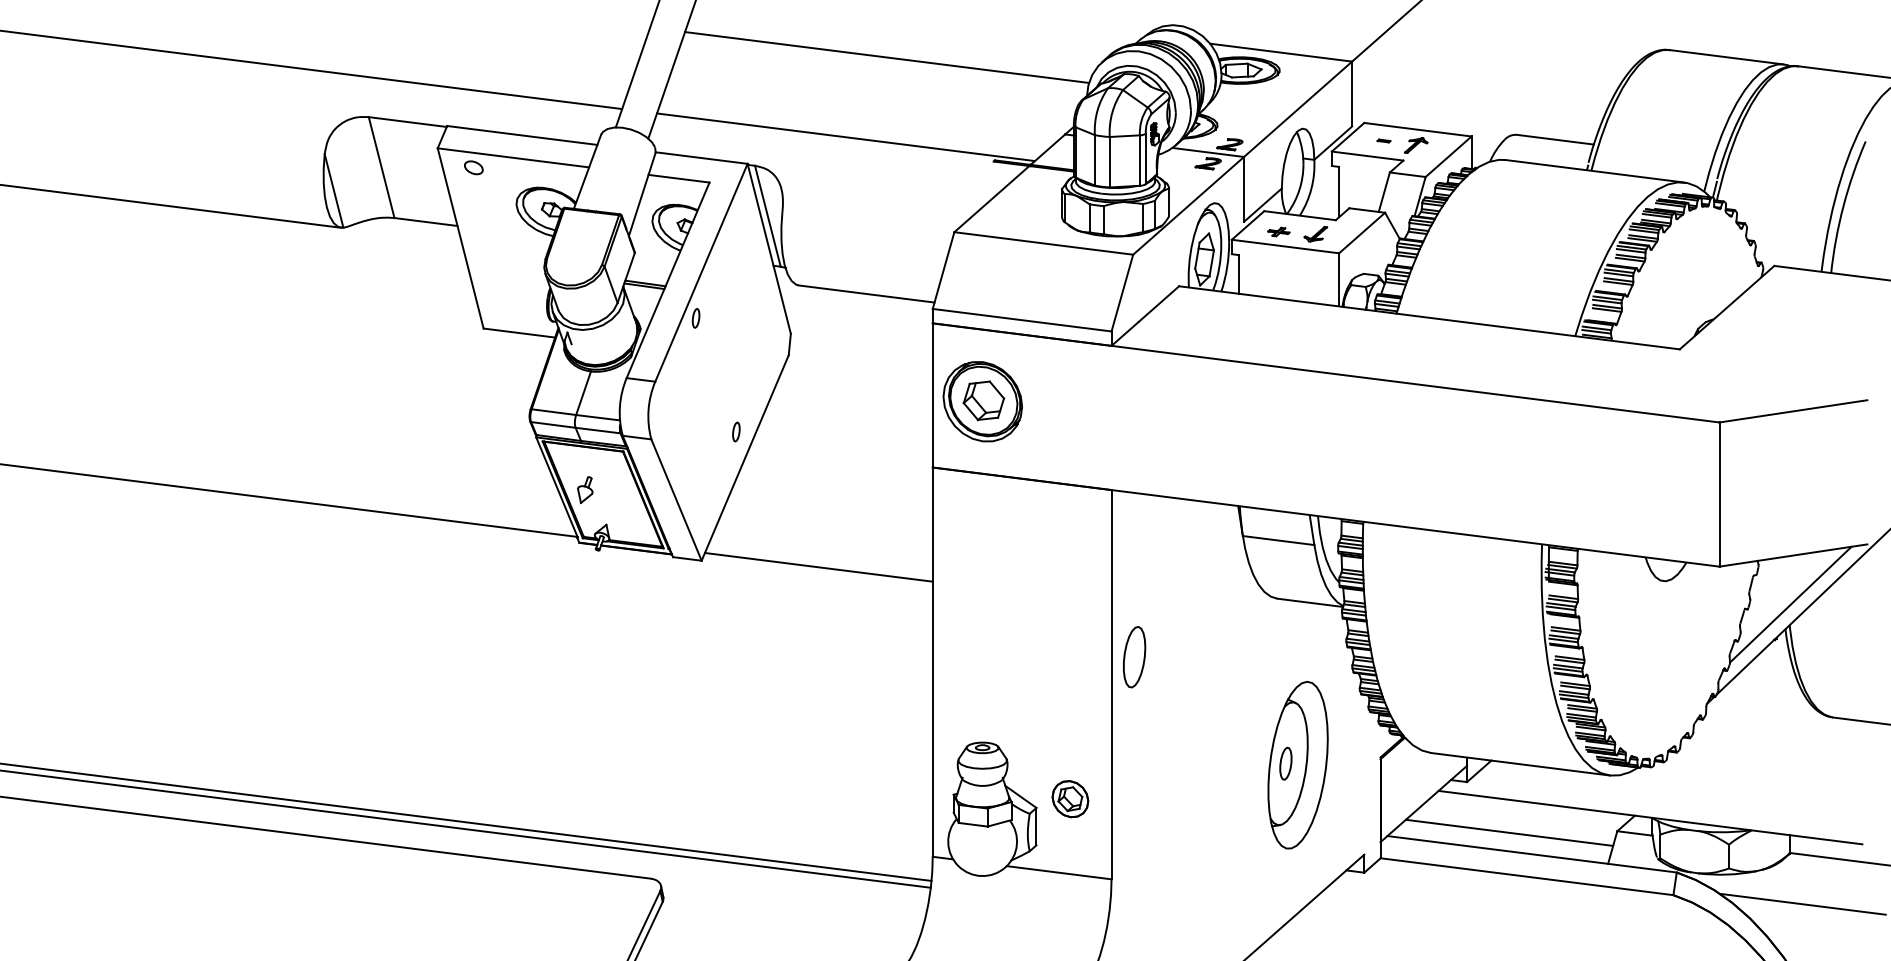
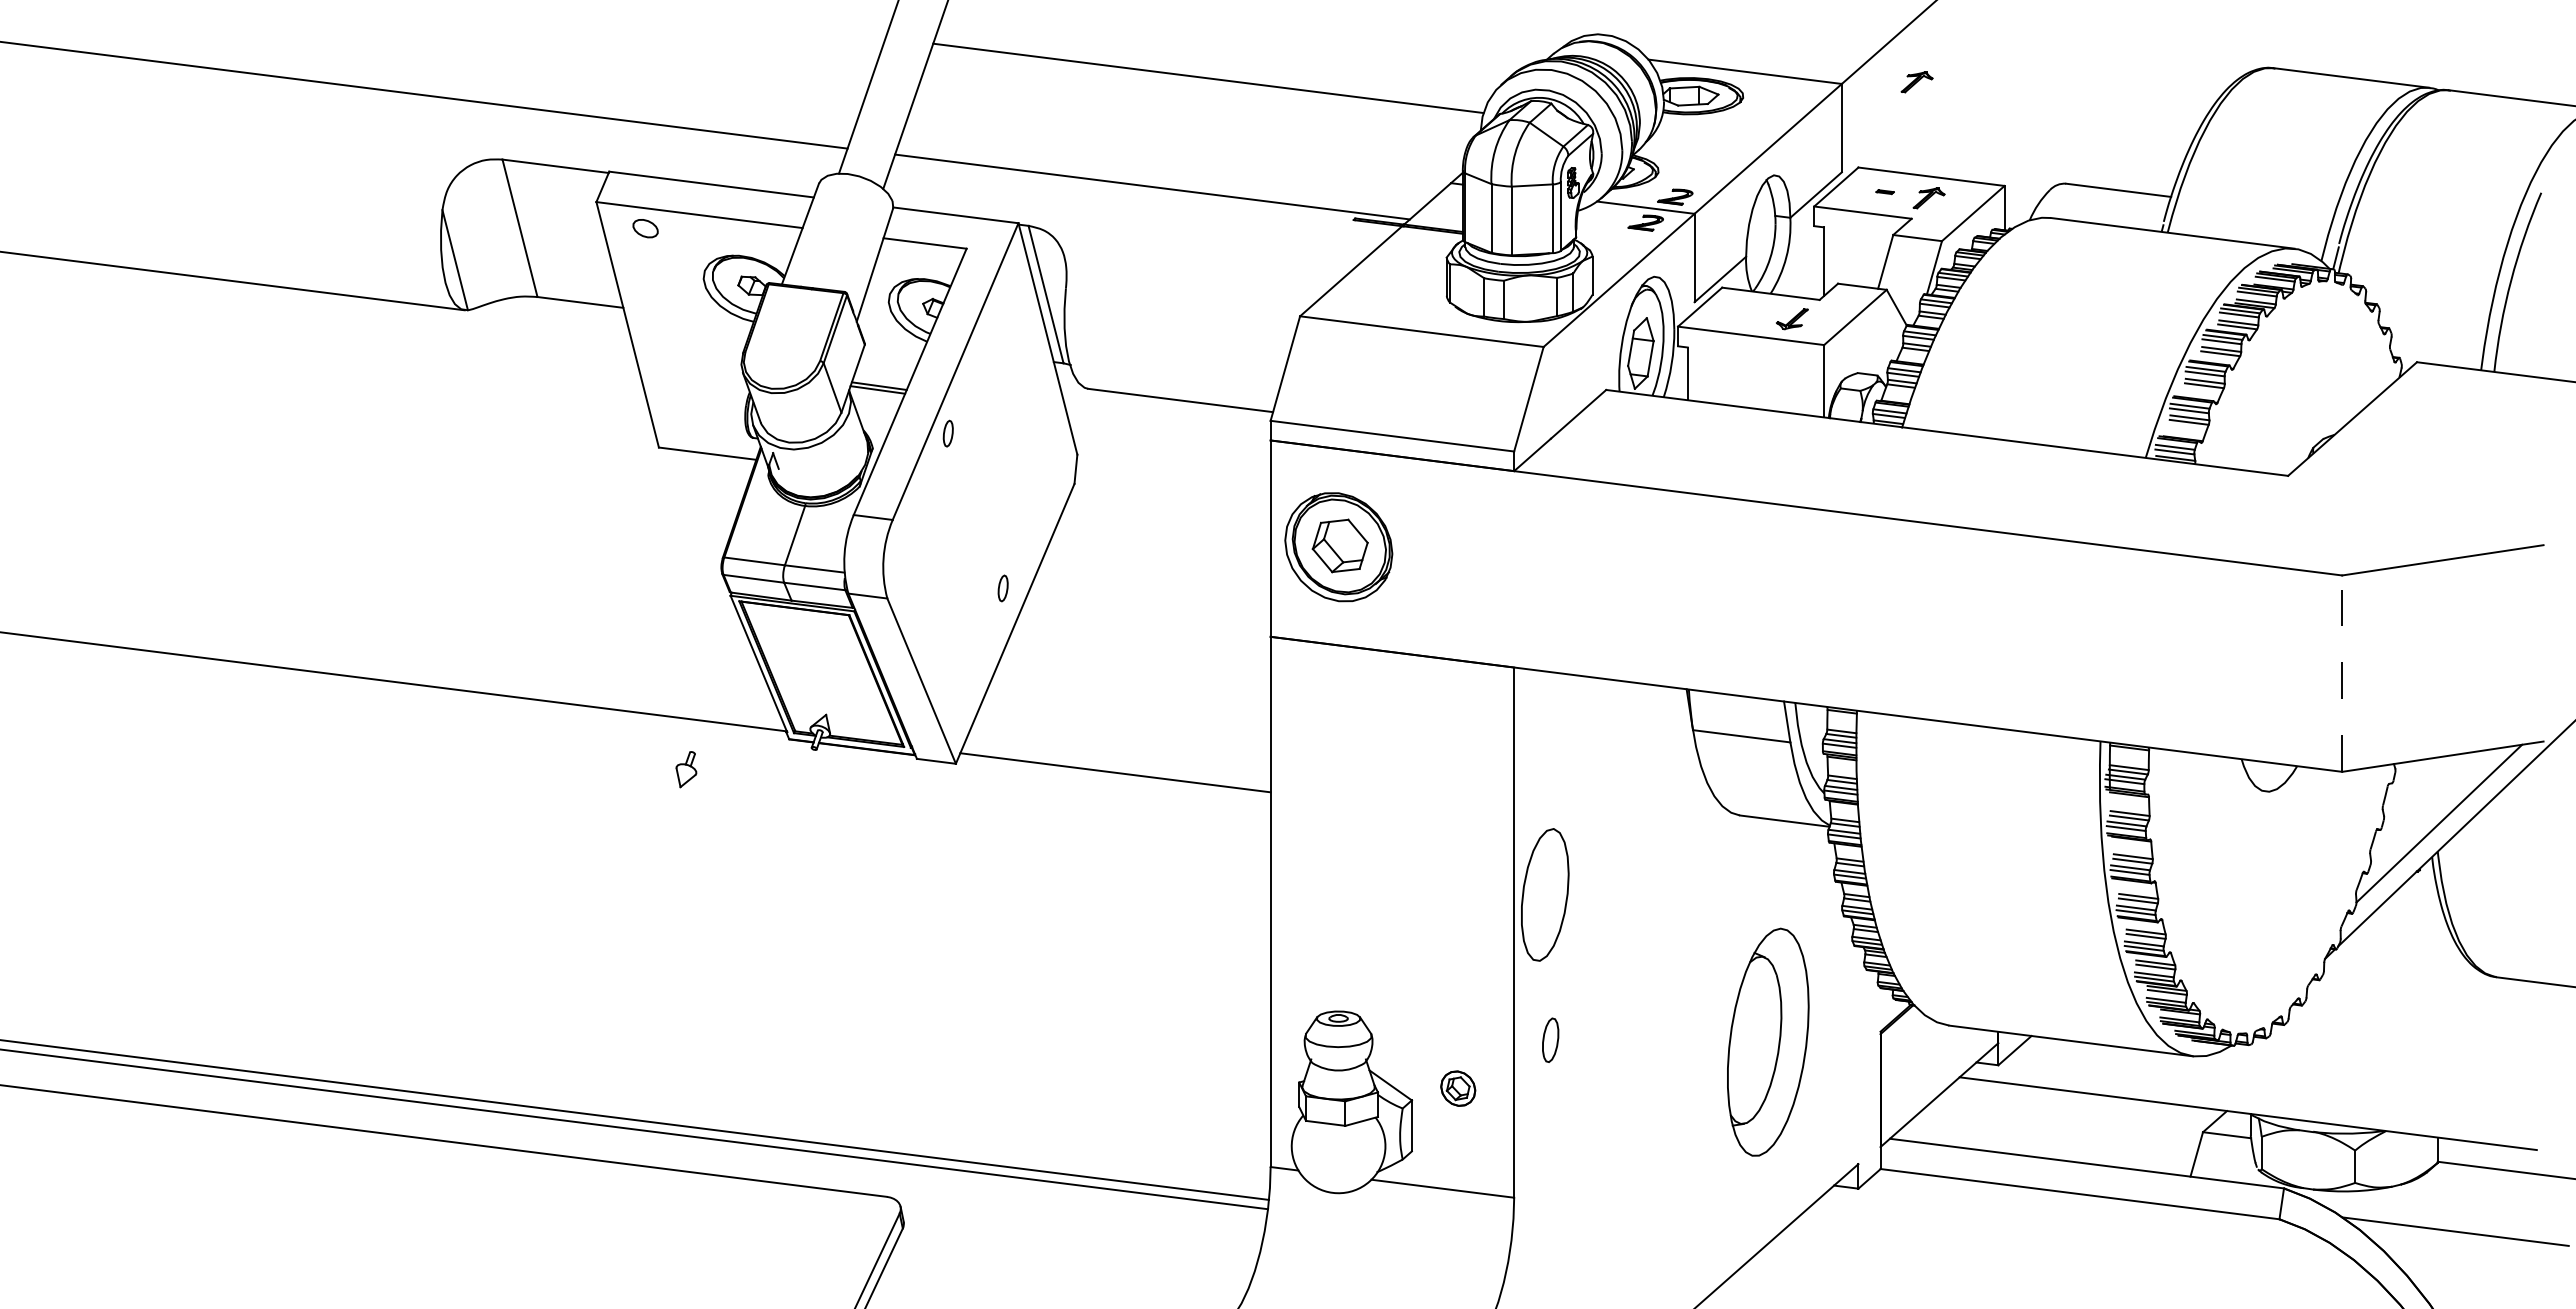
part: (1406, 60) -> (1916, 82), added
part: (1278, 231) -> (1741, 315), removed
part: (585, 490) -> (686, 769), moved
line: (1719, 494) -> (2342, 673), solid -> dashed
part: (1134, 657) -> (1545, 895), size x1.6
part: (1285, 763) -> (1550, 1039), moved
part: (1070, 799) -> (1458, 1088), size x0.7
line: (1509, 832) -> (2056, 1134), removed

